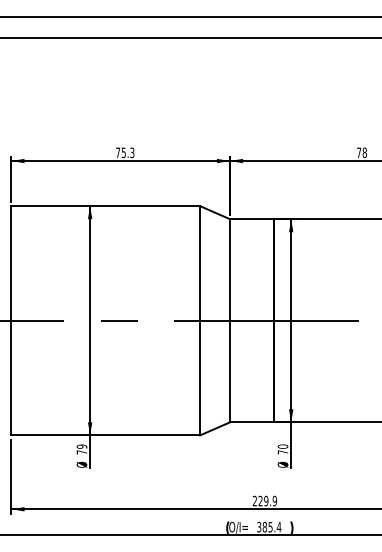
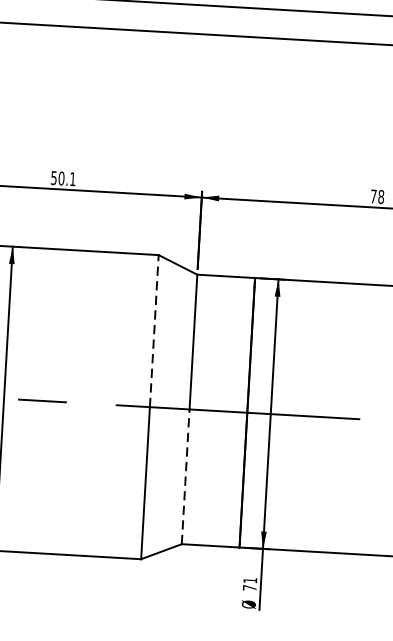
text: (125, 152) -> (63, 178), 75.3 -> 50.1
line: (200, 262) -> (154, 329), solid -> dashed
line: (230, 371) -> (186, 476), solid -> dashed
text: (282, 446) -> (249, 580), 70 -> 71

